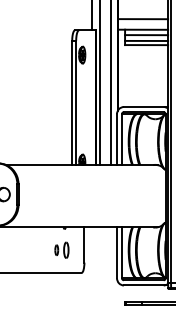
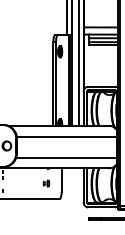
line: (91, 180) -> (66, 136), added
line: (91, 211) -> (66, 157), added
part: (62, 250) -> (46, 183), size x0.62

